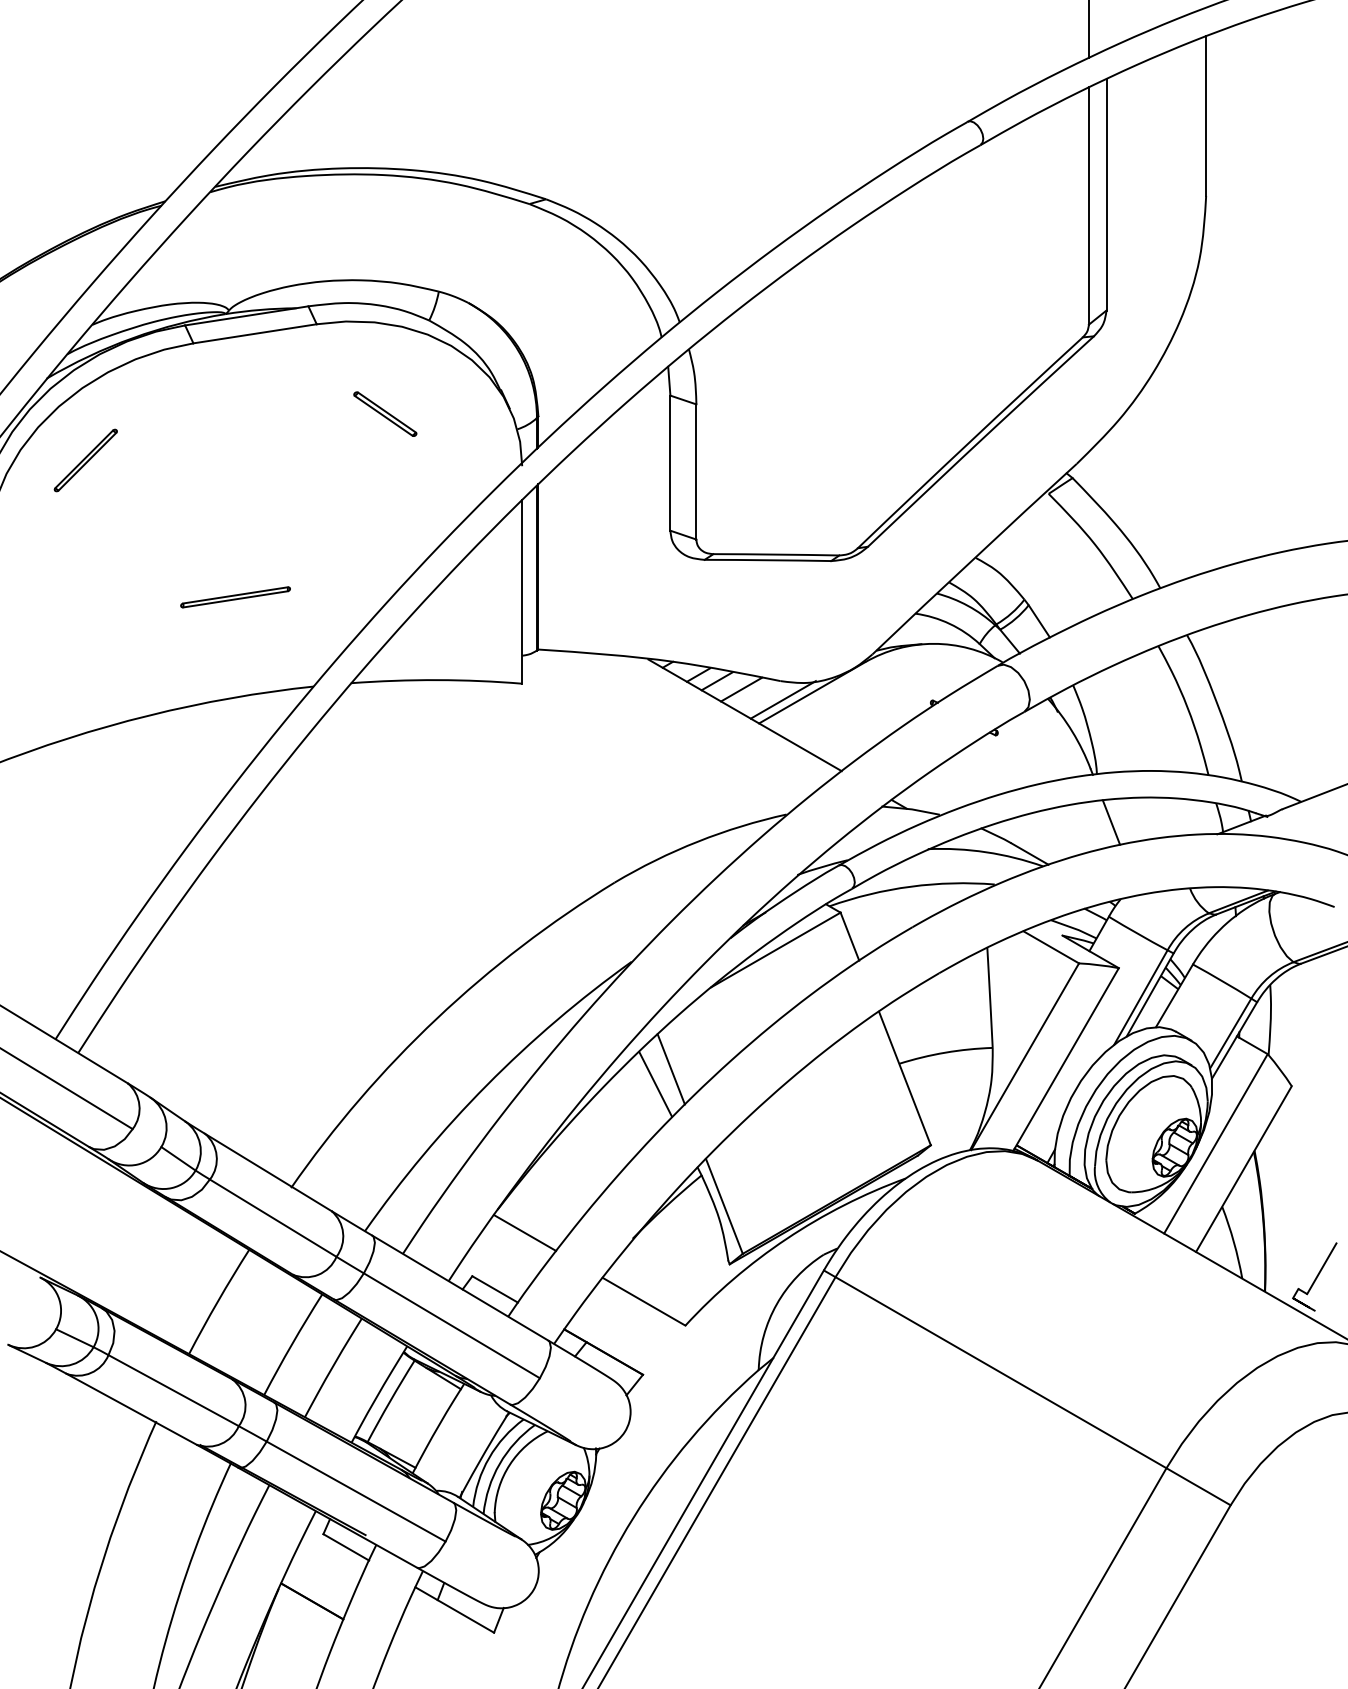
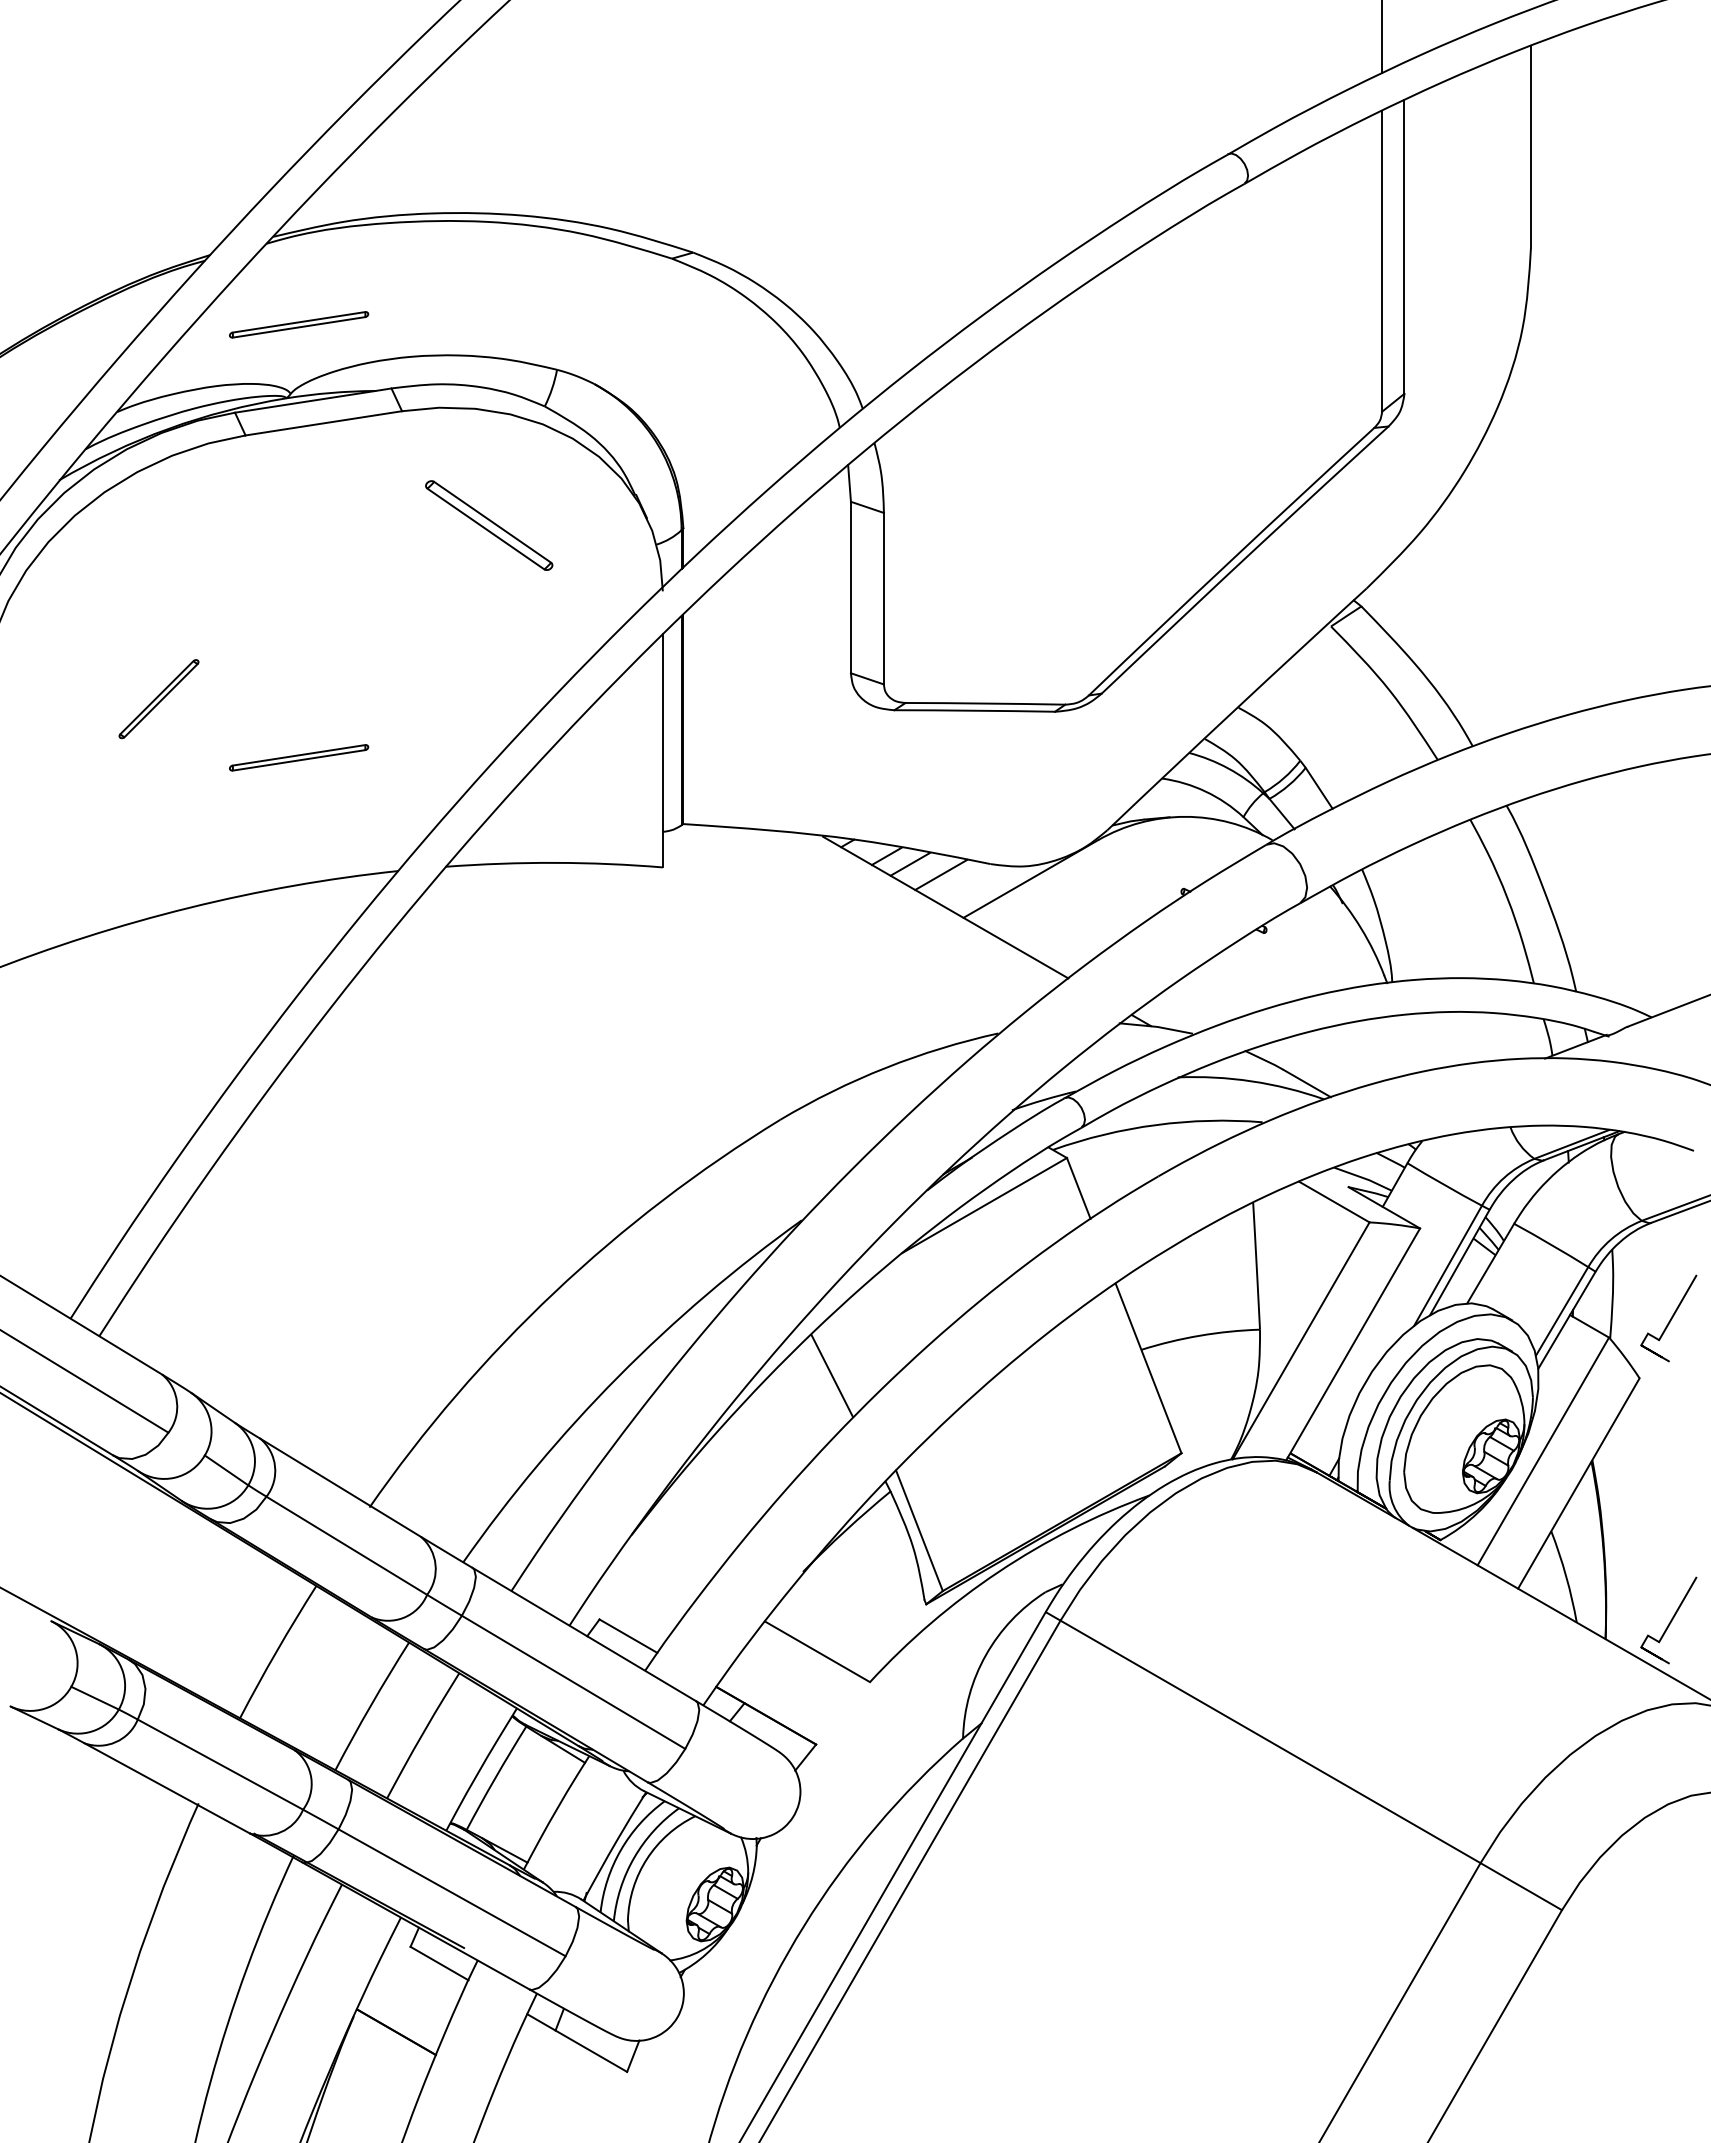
part: (235, 255) -> (299, 324), added
part: (384, 413) -> (488, 524), size x1.6
part: (85, 460) -> (158, 699), moved
line: (783, 699) -> (994, 887), removed
line: (1111, 822) -> (1410, 1043), removed
part: (1314, 1039) -> (1668, 1318), added
line: (670, 1069) -> (851, 1356), removed
line: (524, 1232) -> (665, 1564), removed

